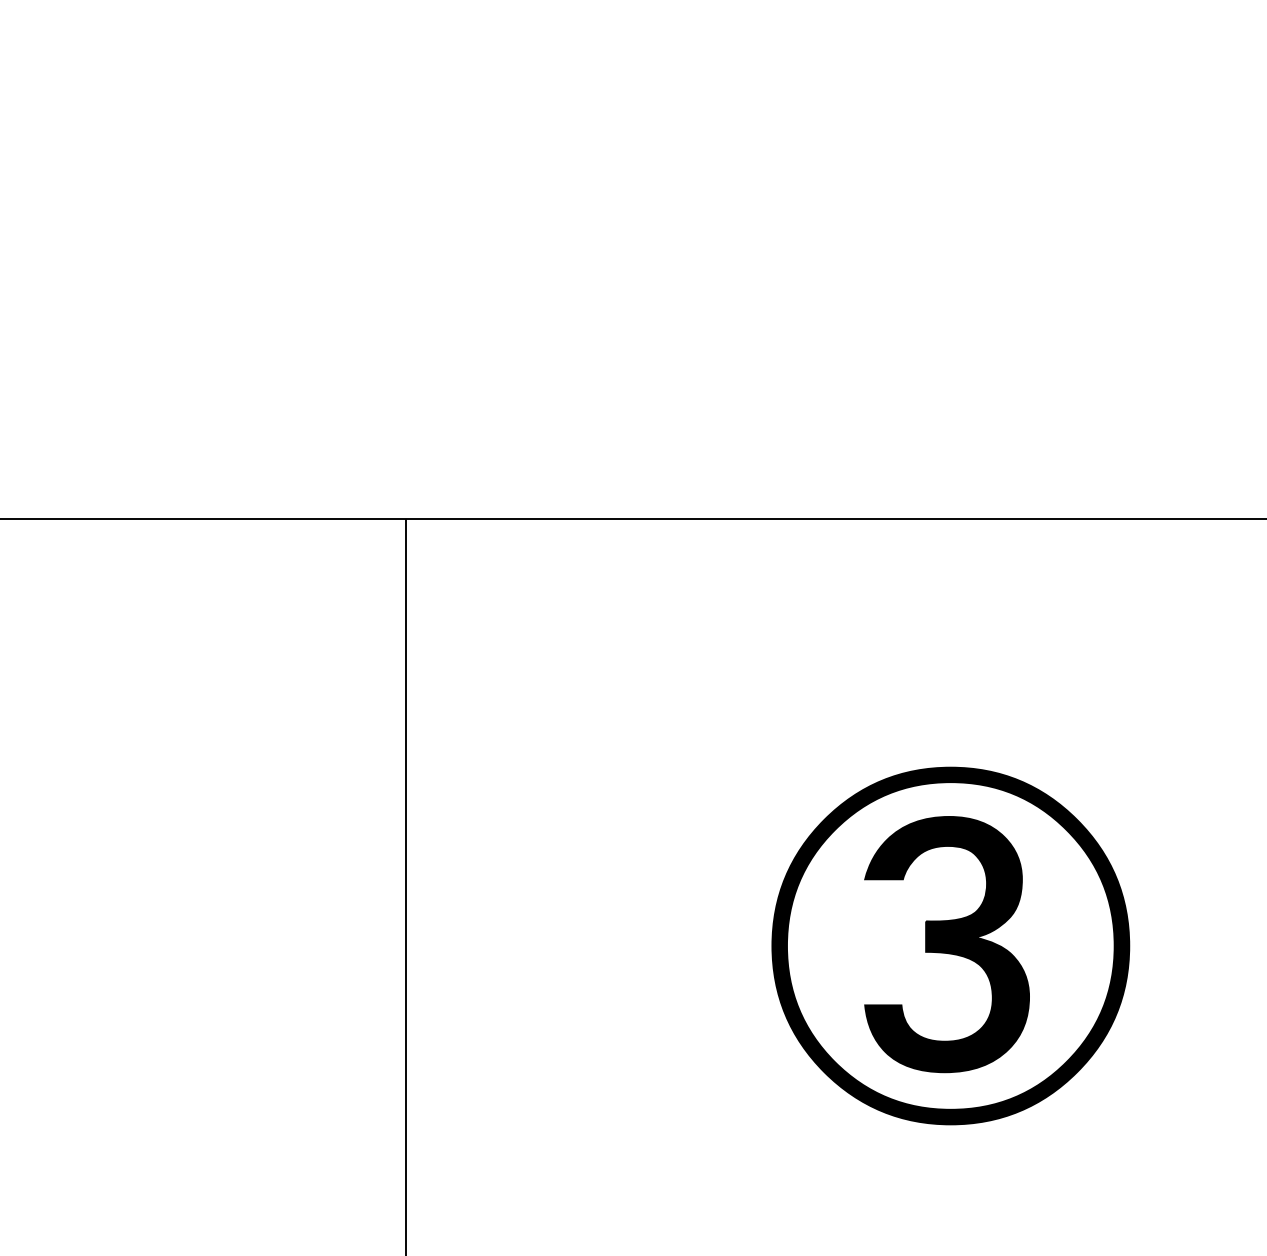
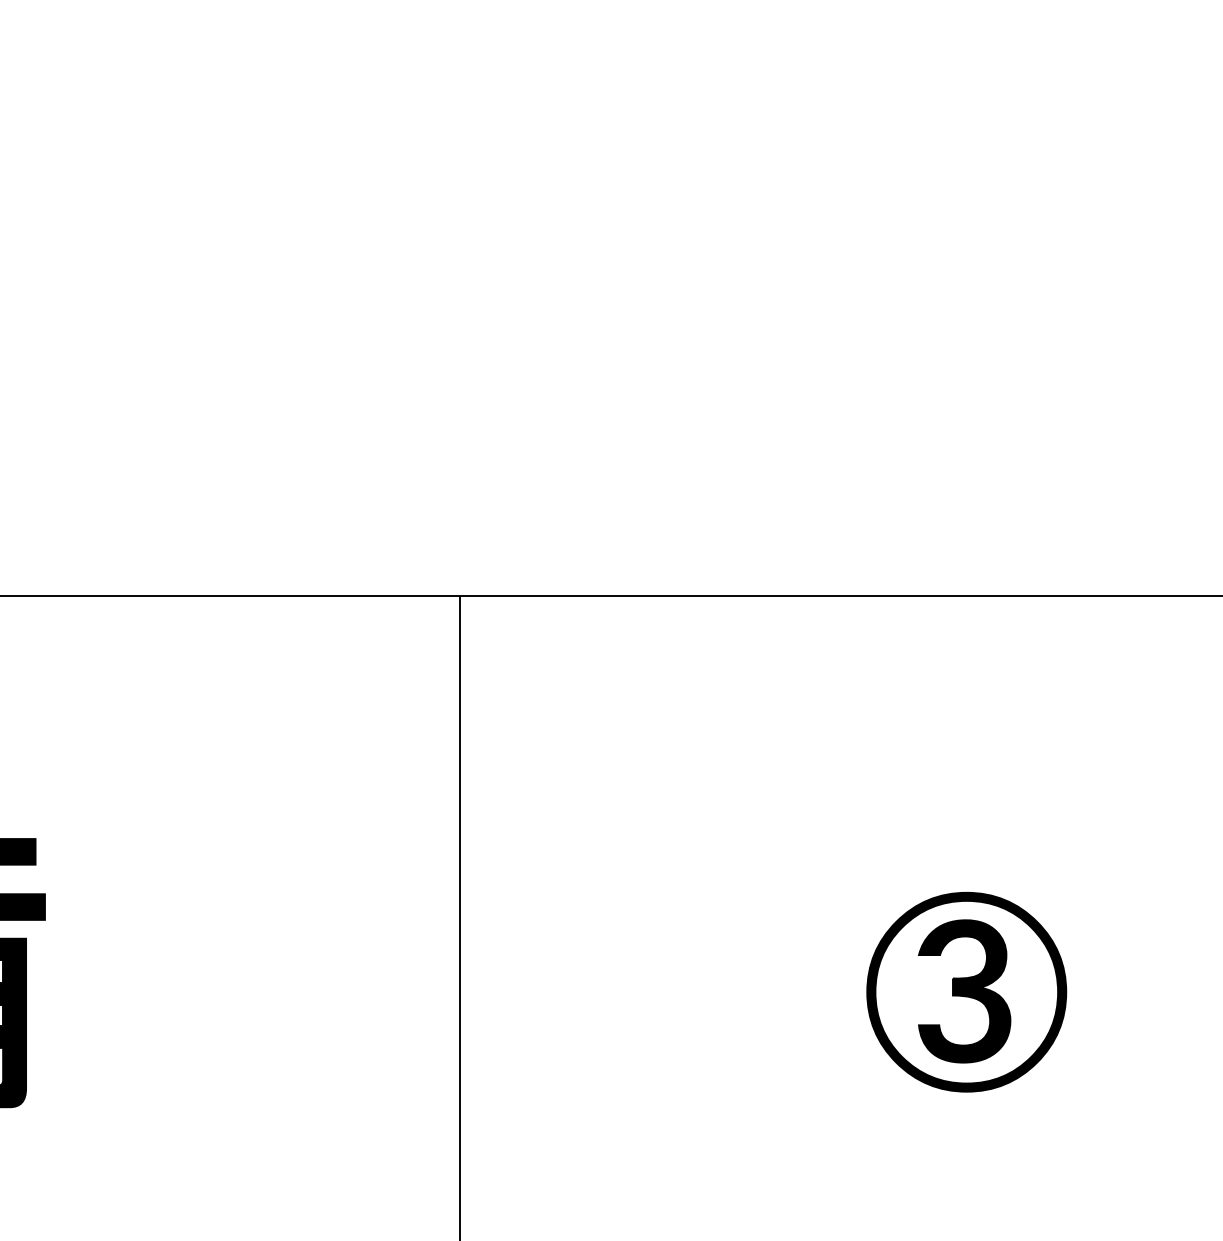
part: (950, 945) -> (966, 991), size x0.6

